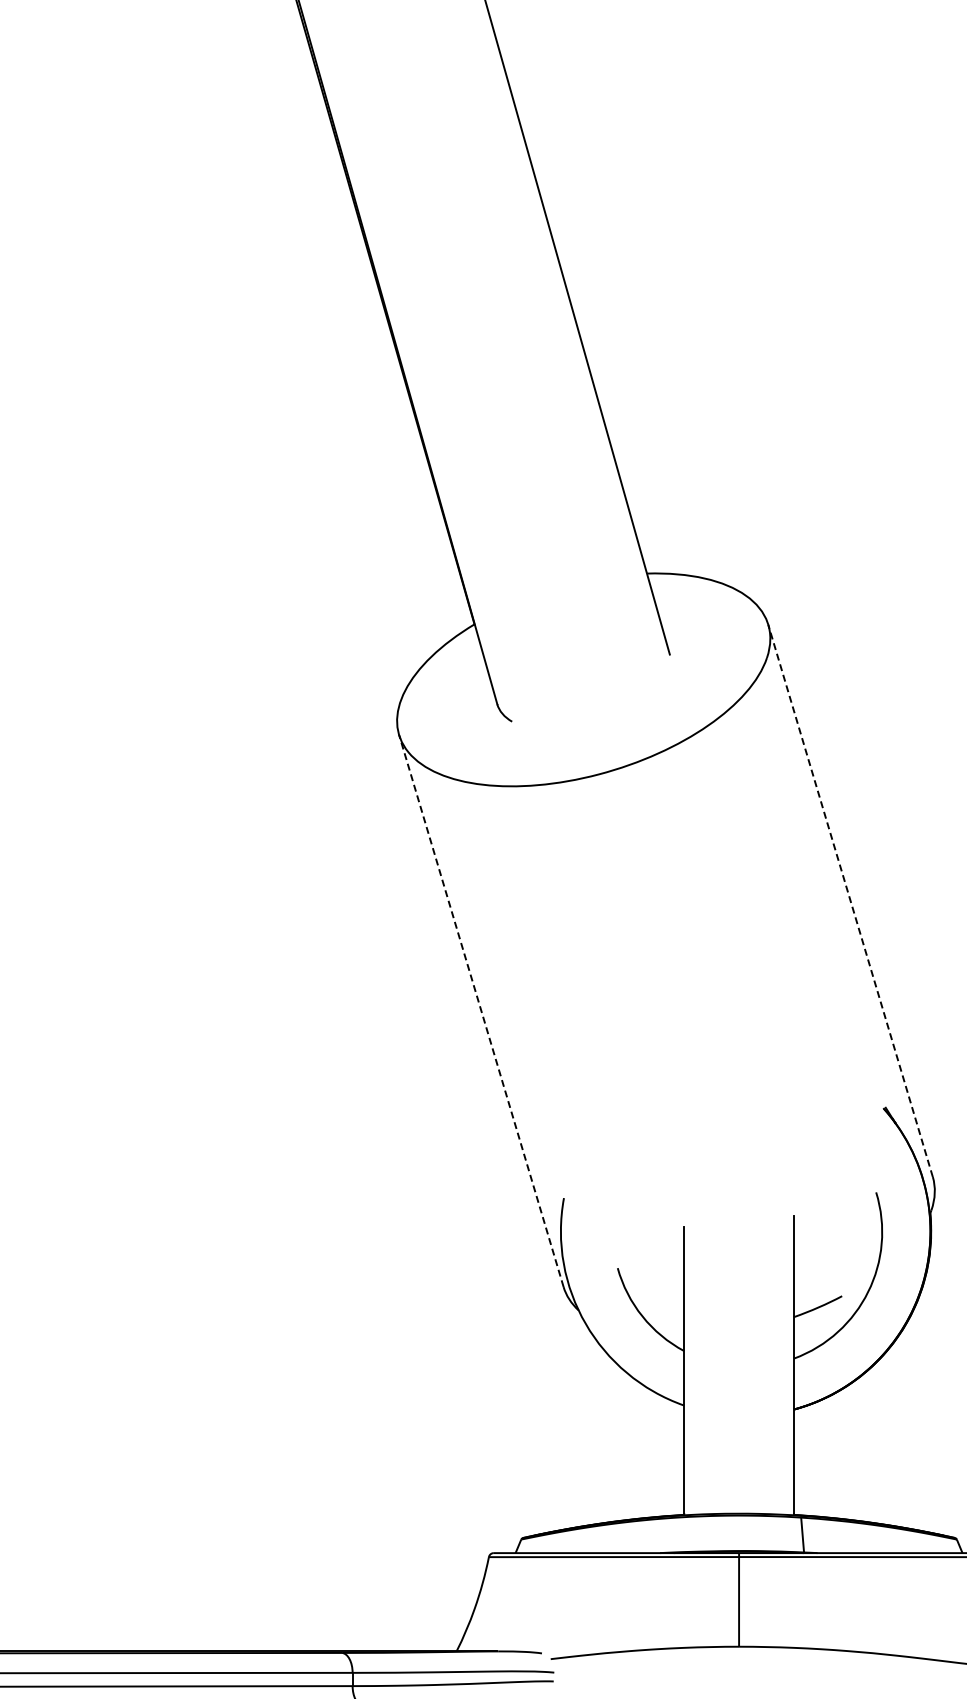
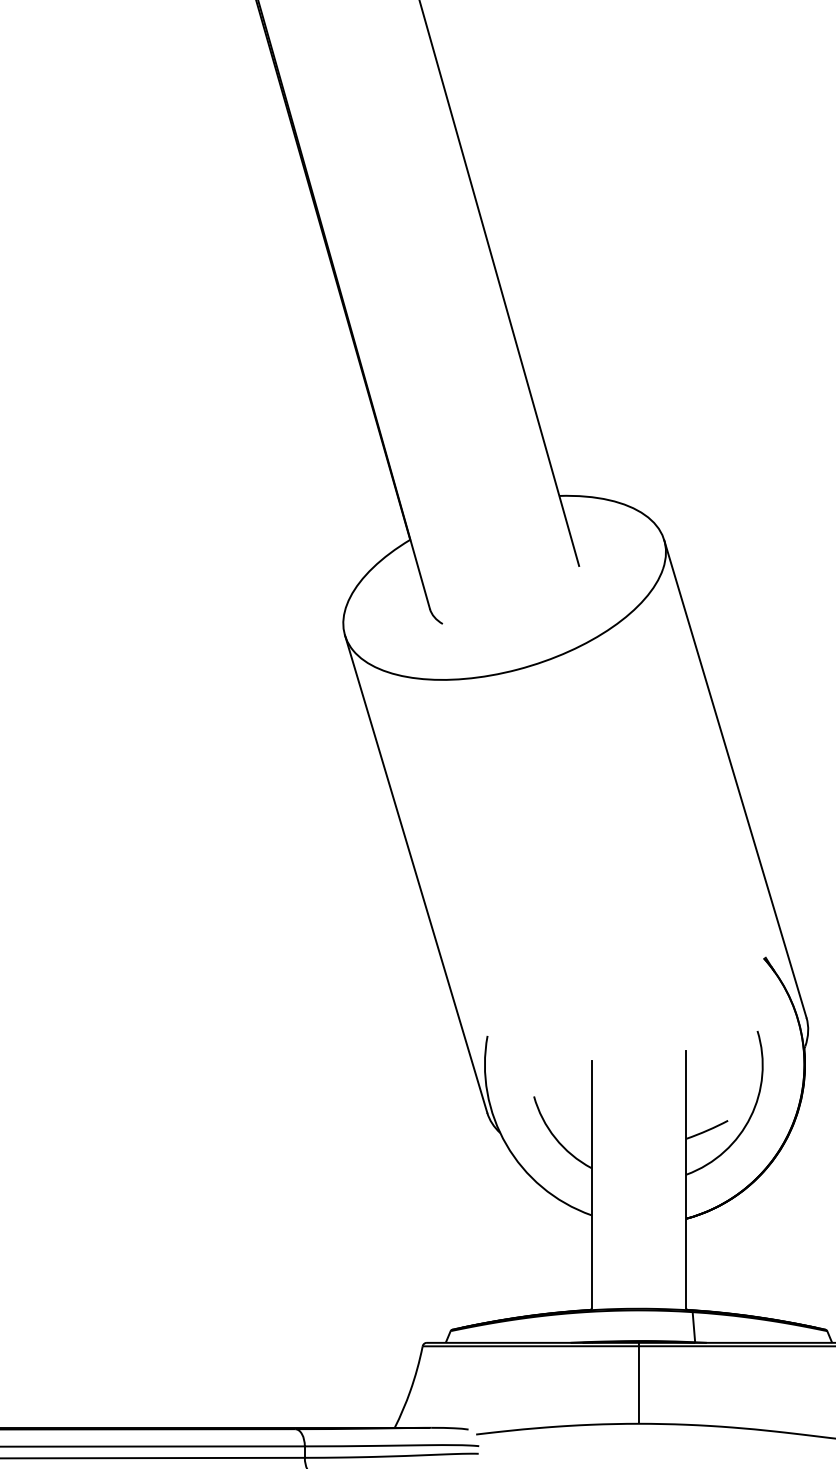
line: (850, 900) -> (735, 778), dashed -> solid
line: (481, 1010) -> (416, 873), dashed -> solid

